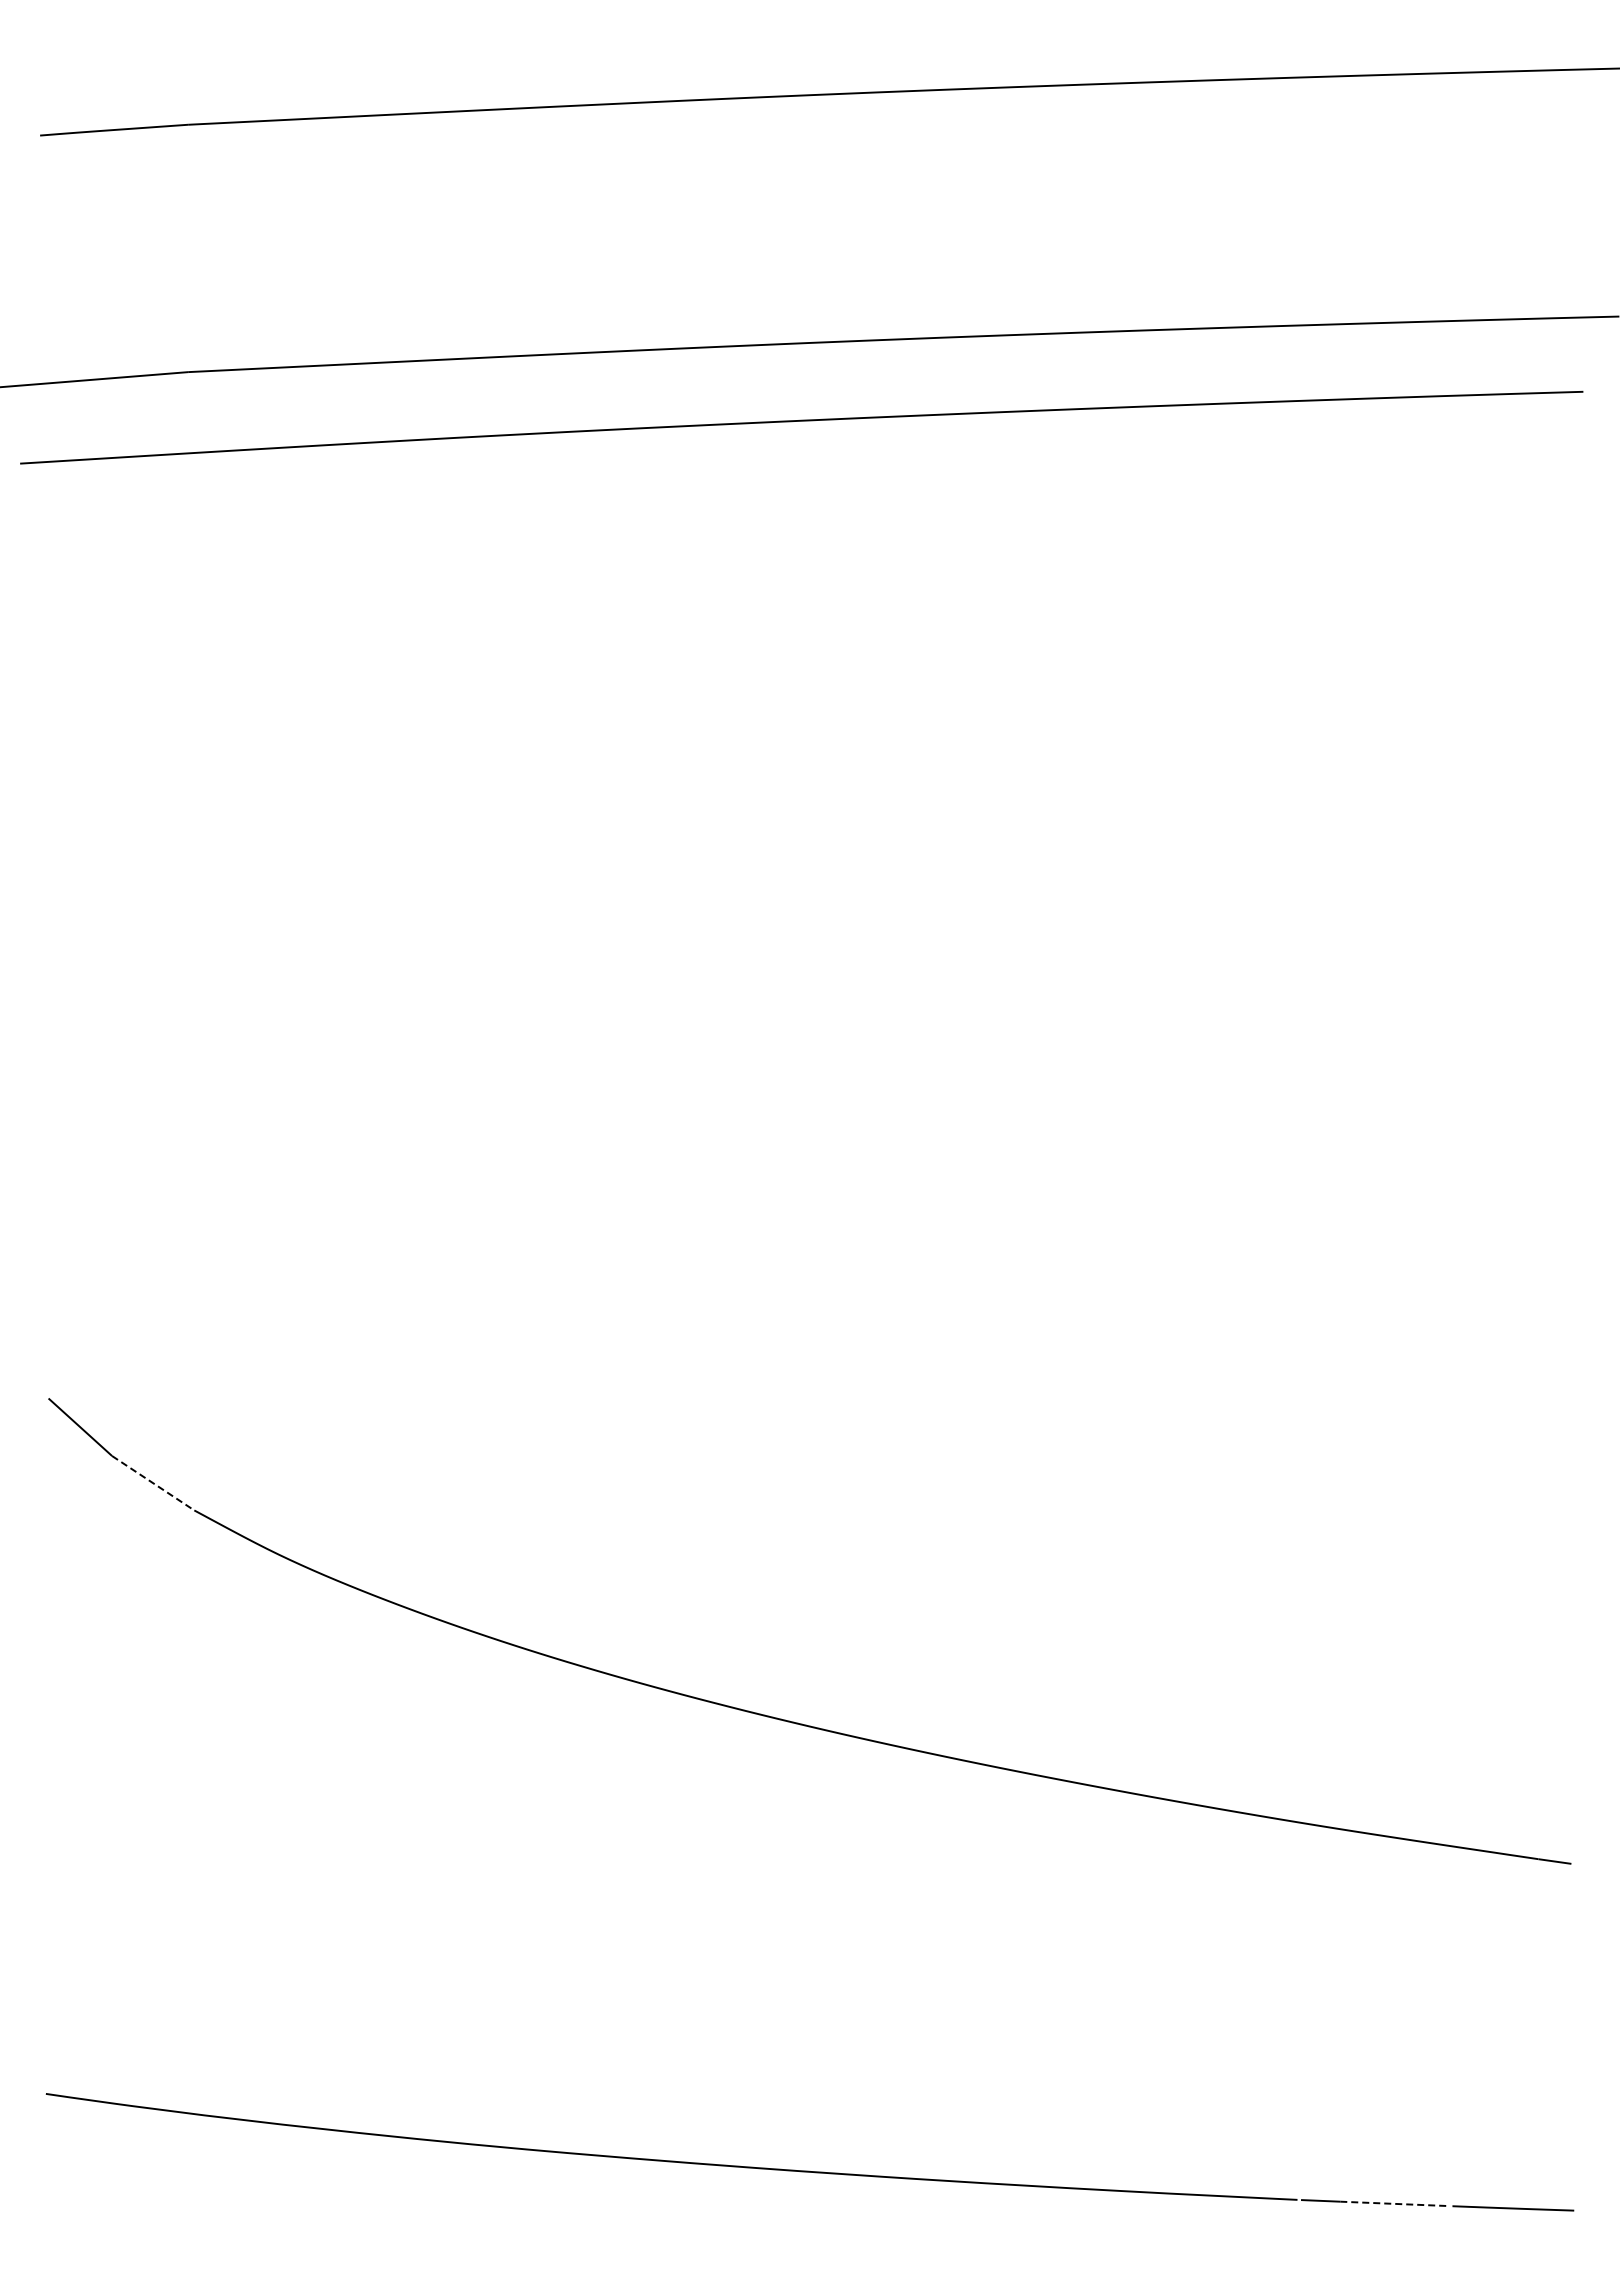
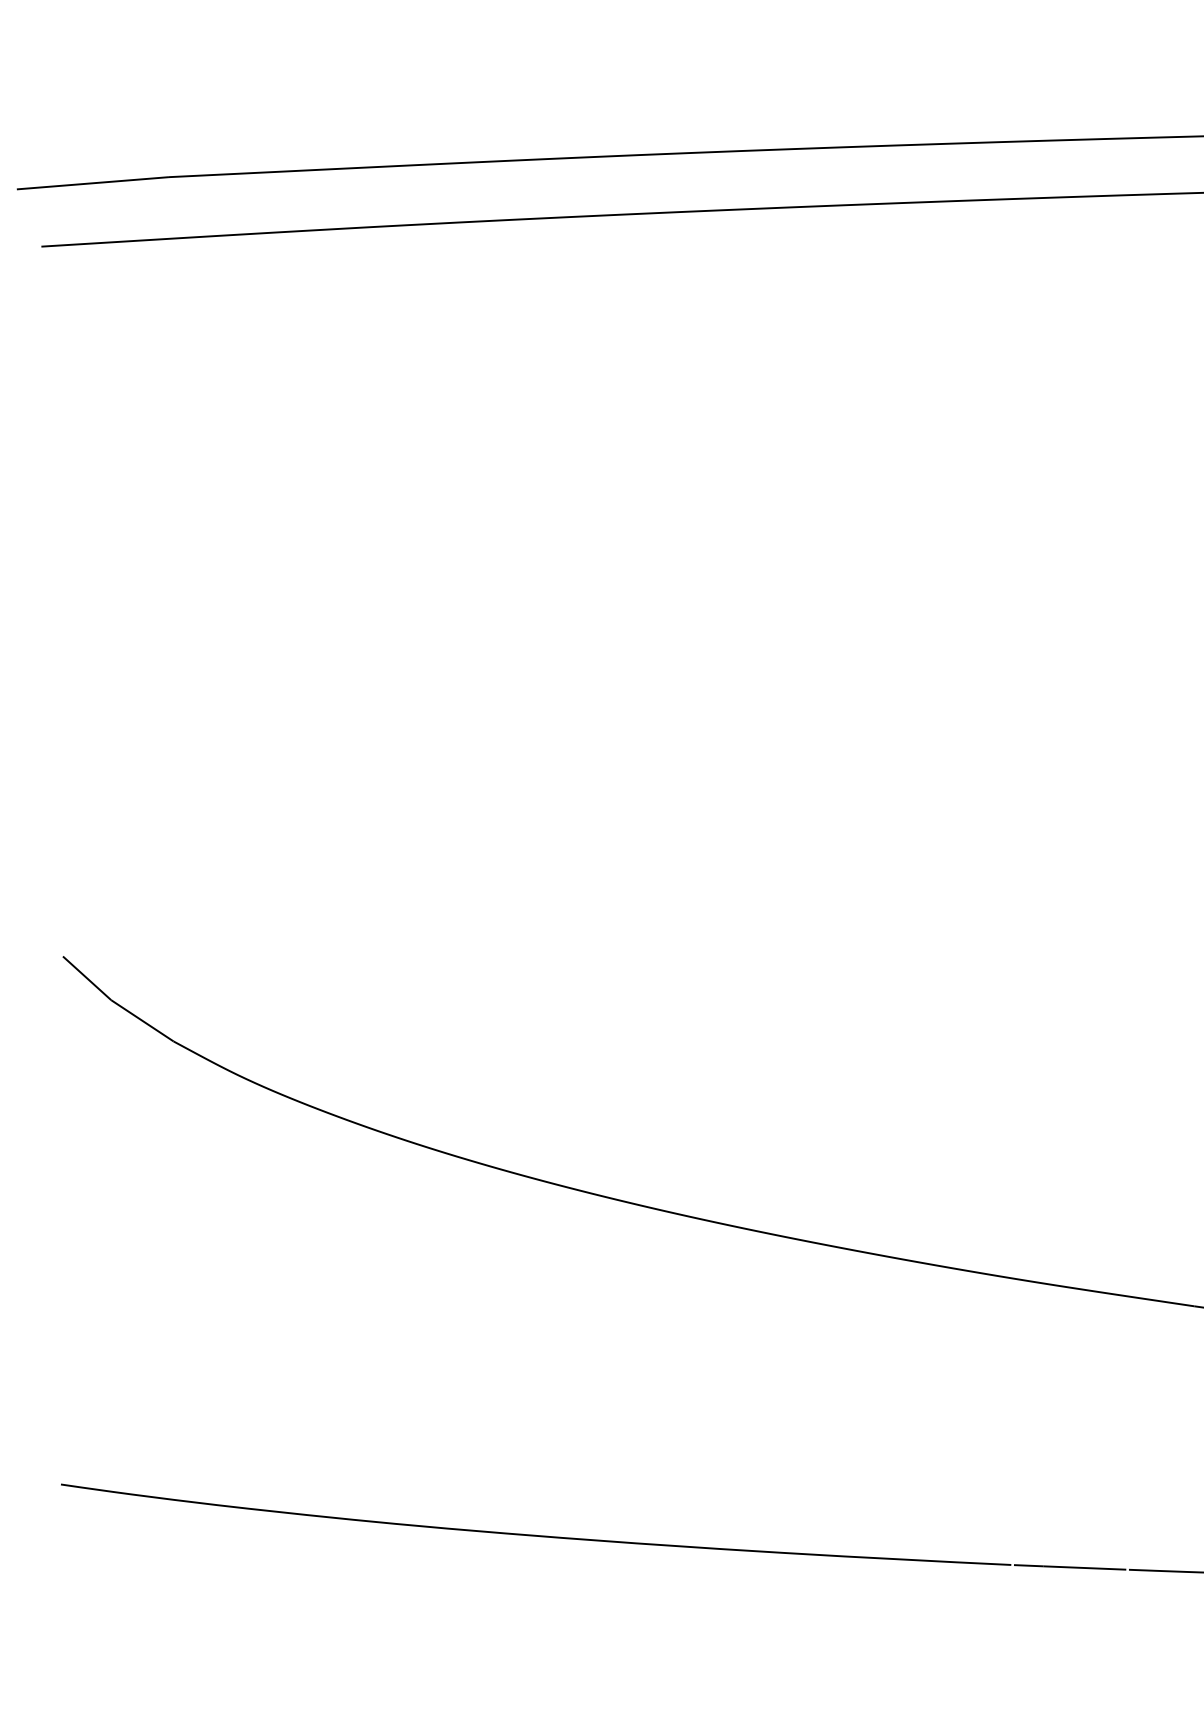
line: (153, 1483) -> (142, 1021), dashed -> solid
line: (1395, 2203) -> (1085, 1567), dashed -> solid

